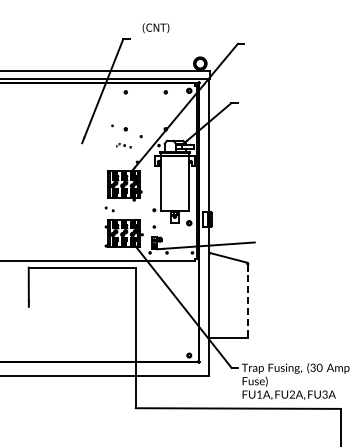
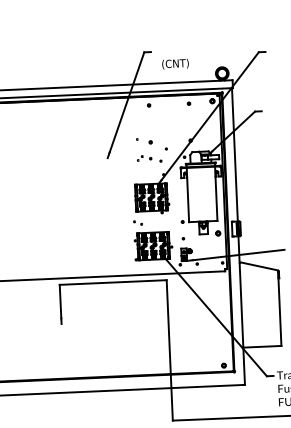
text: (155, 28) -> (175, 64), moved
part: (123, 145) -> (149, 158), size x1.67
line: (247, 301) -> (279, 309), dashed -> solid

